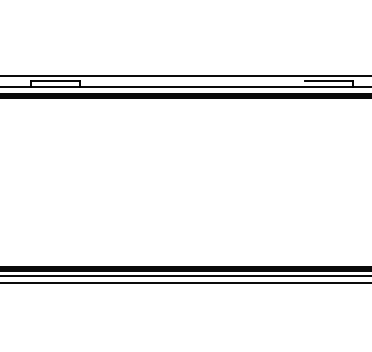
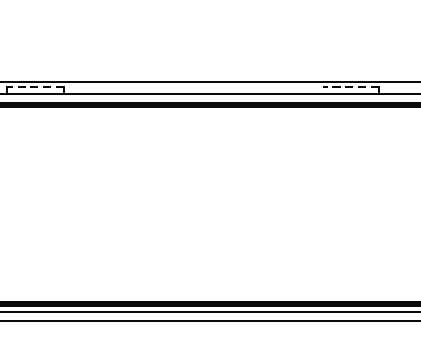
line: (55, 80) -> (35, 87), solid -> dashed
line: (328, 80) -> (349, 87), solid -> dashed

